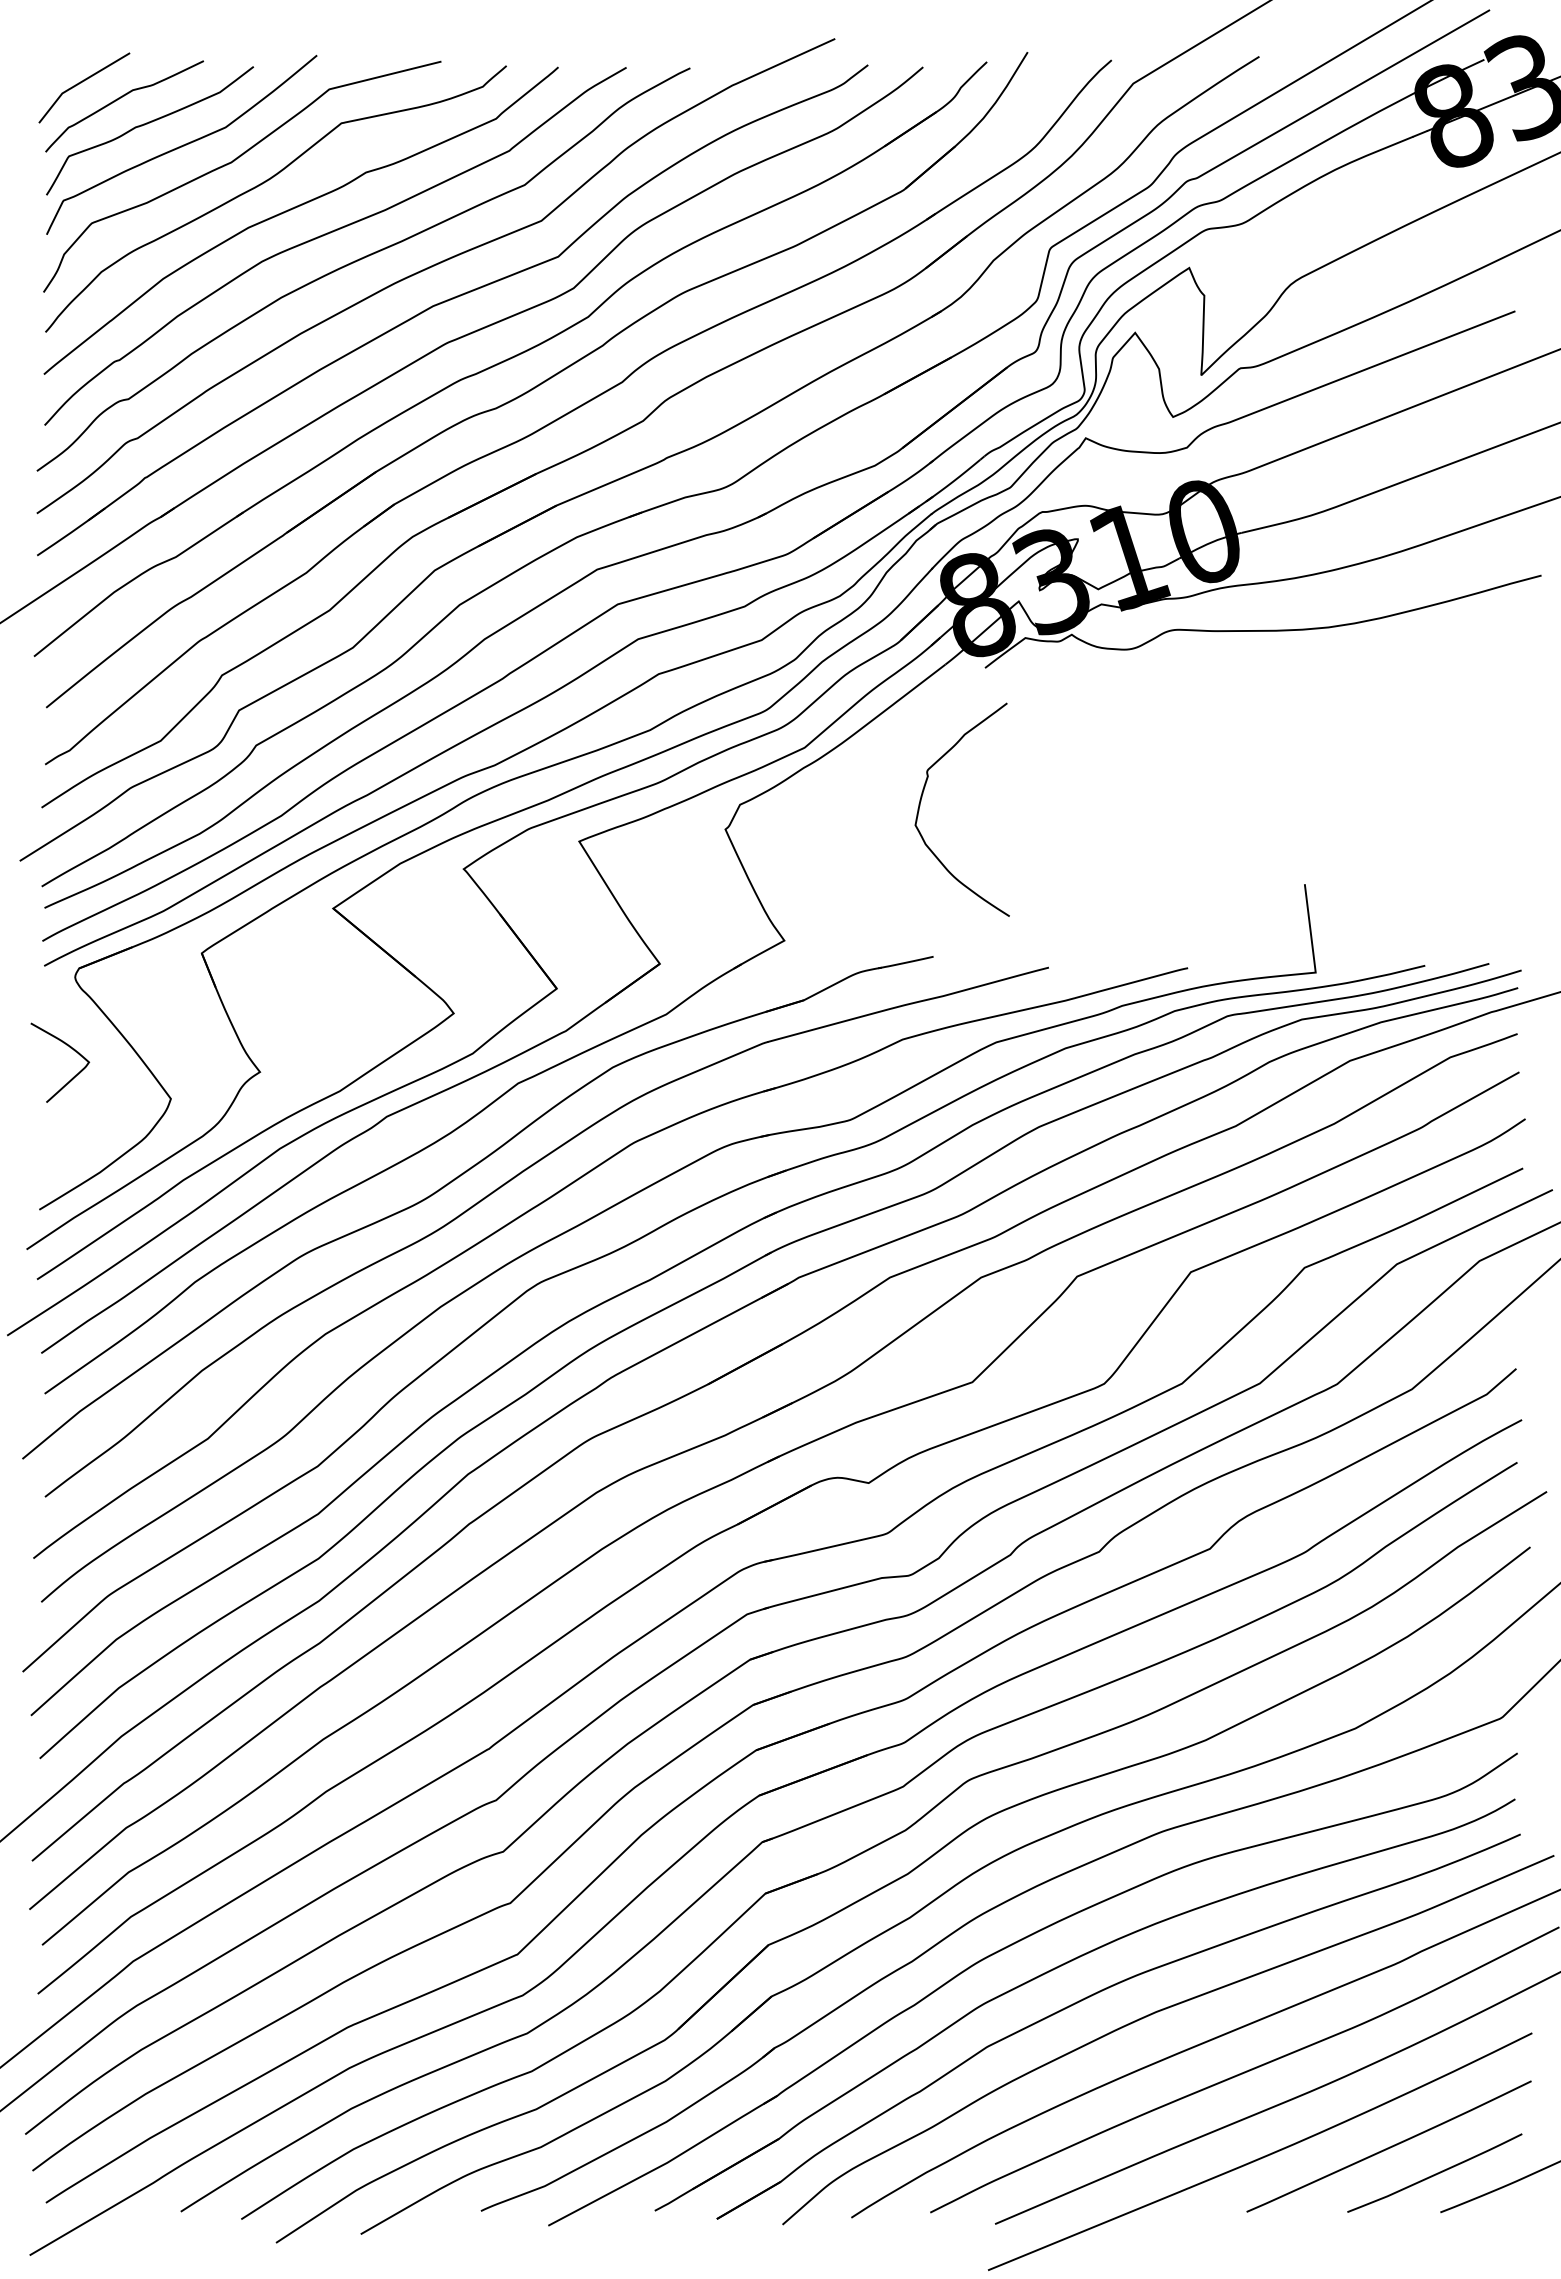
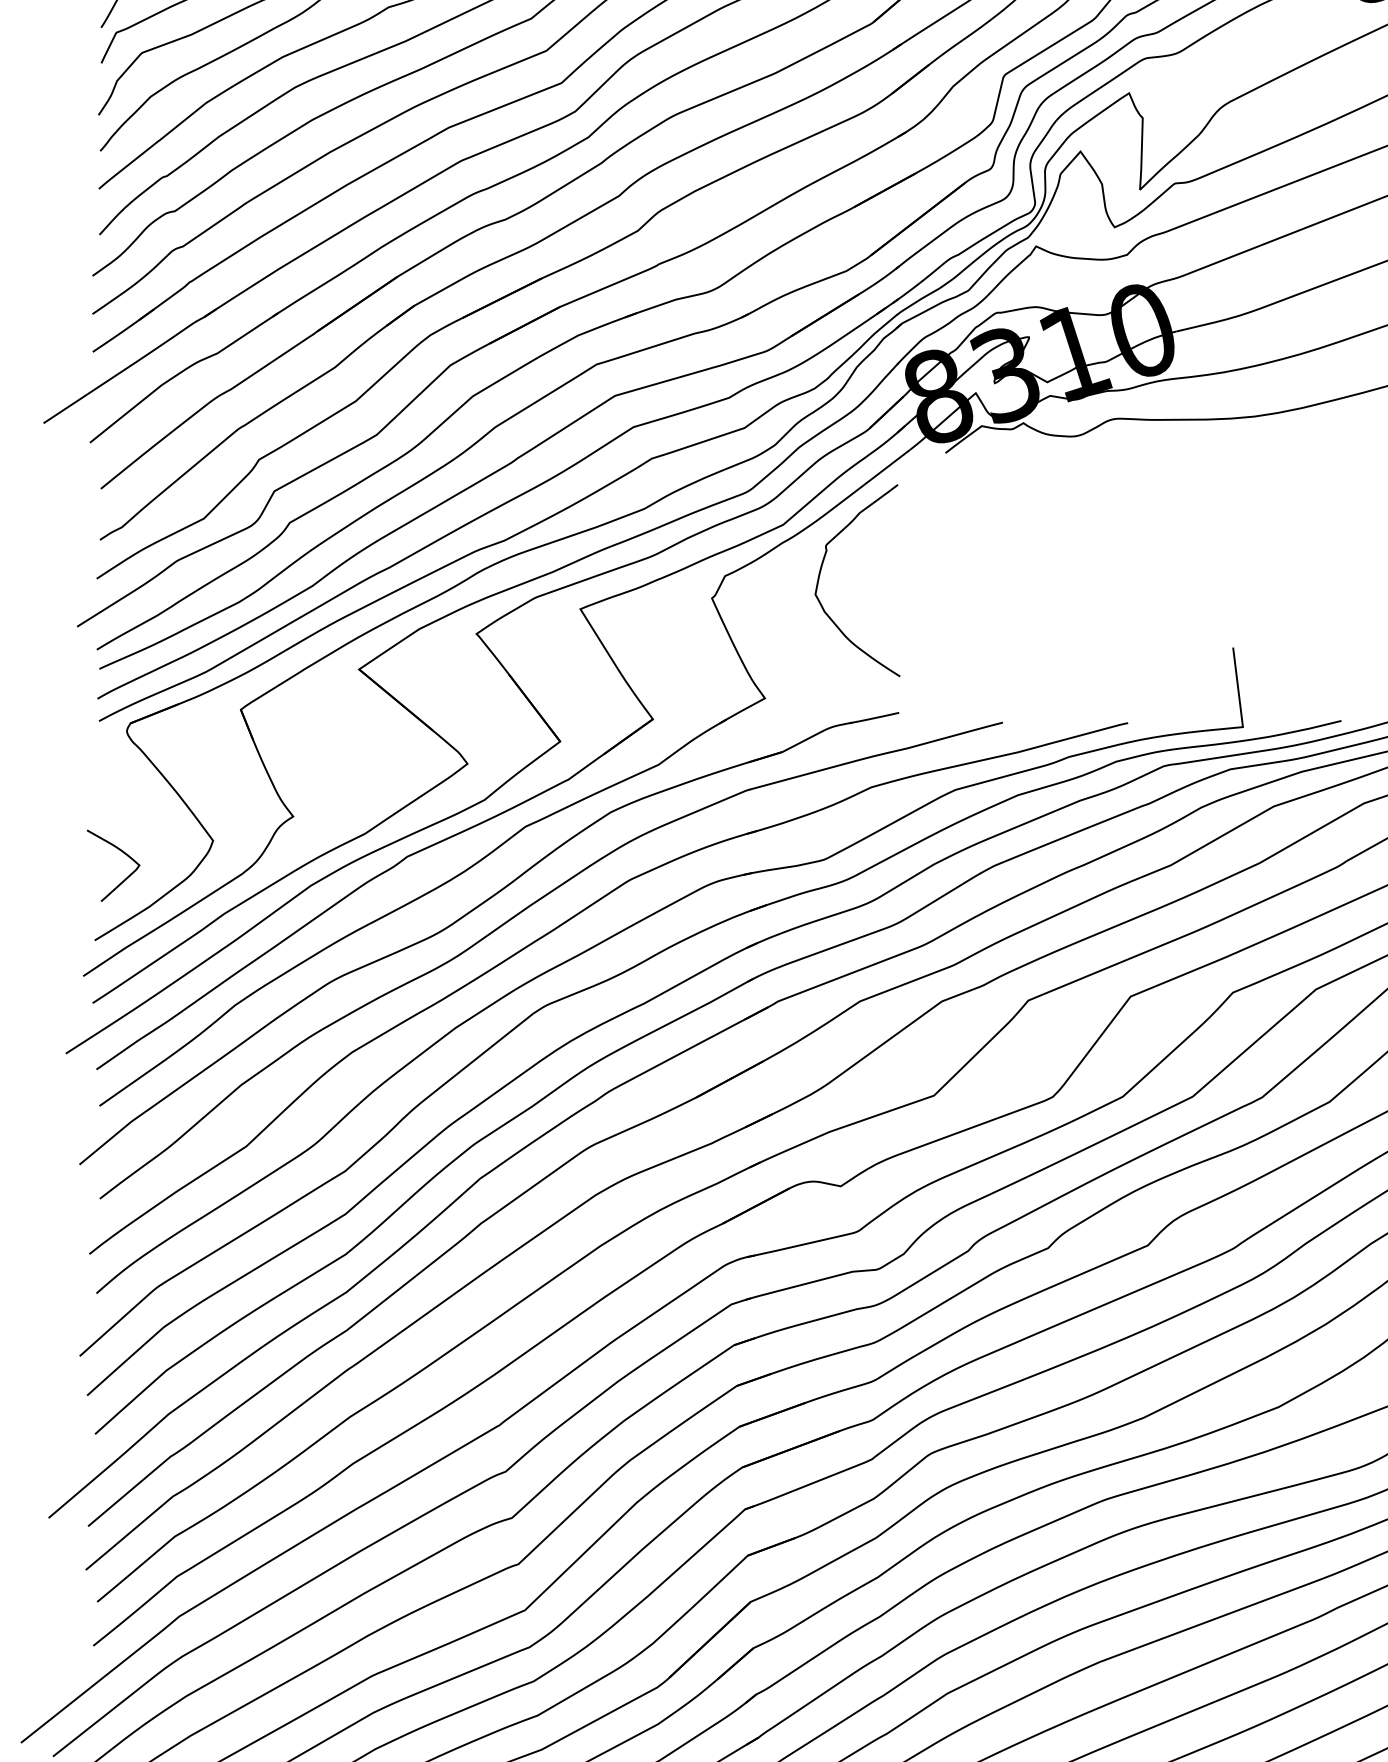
curve: (921, 801) -> (820, 573), moved
curve: (70, 1048) -> (122, 852), moved

